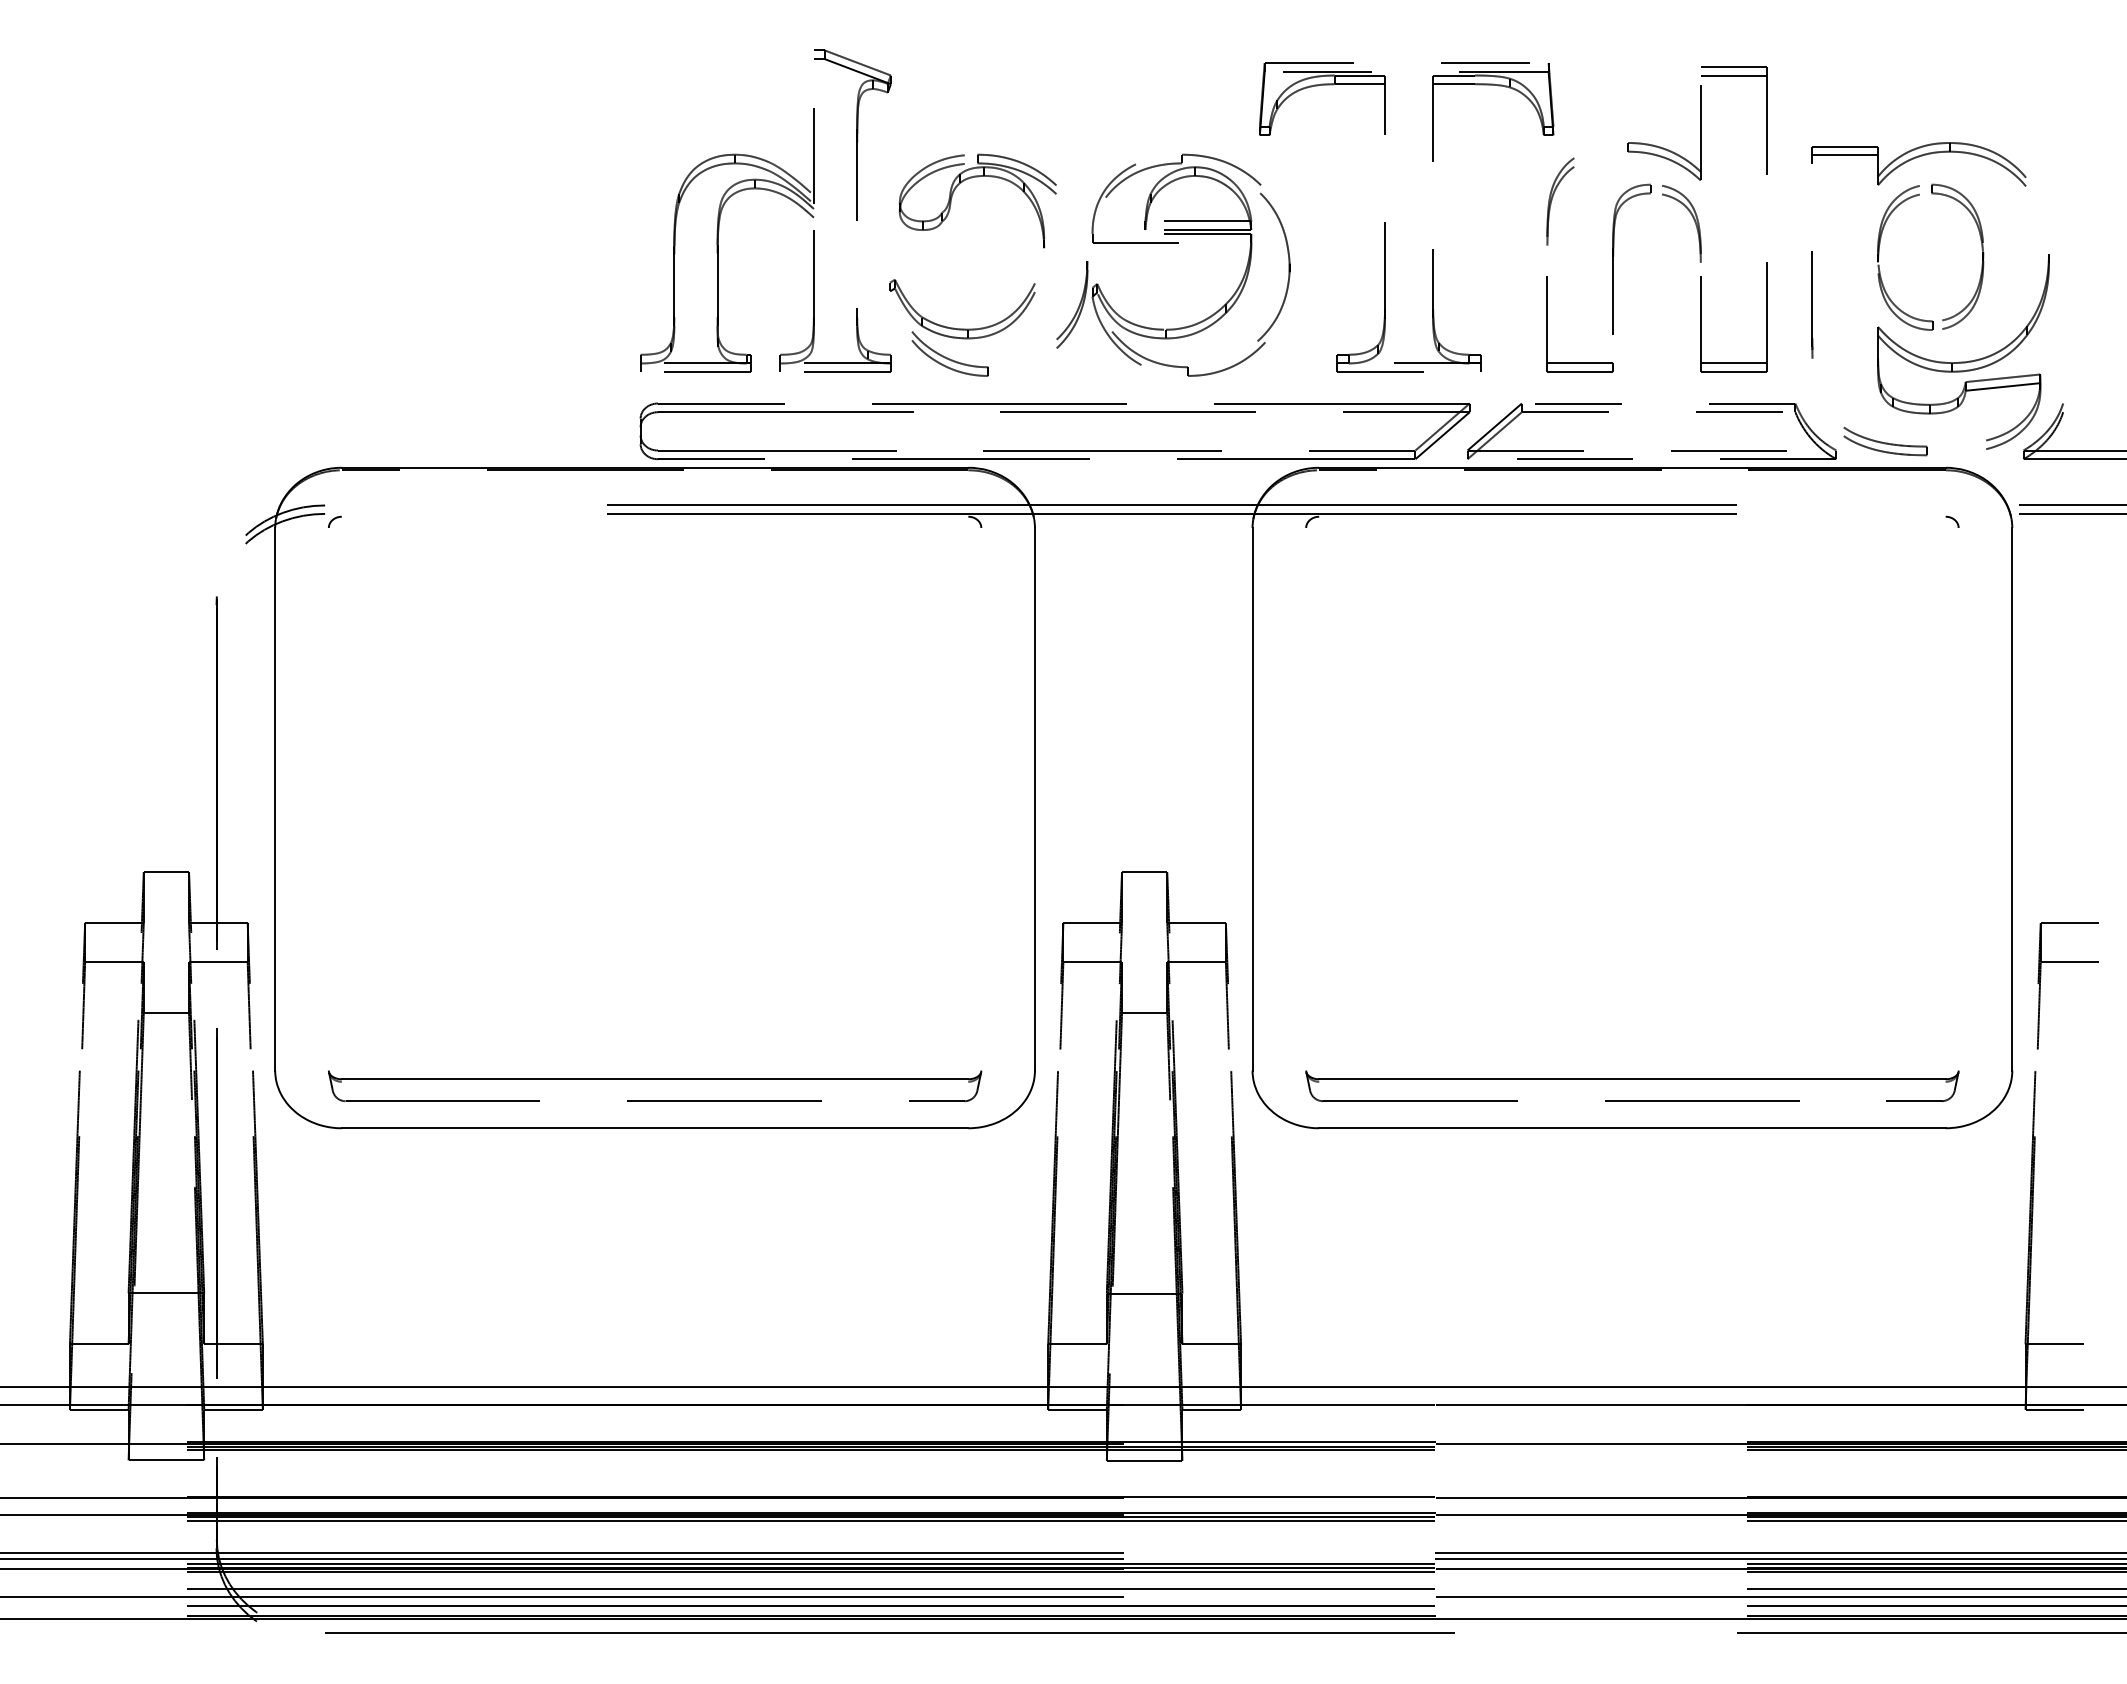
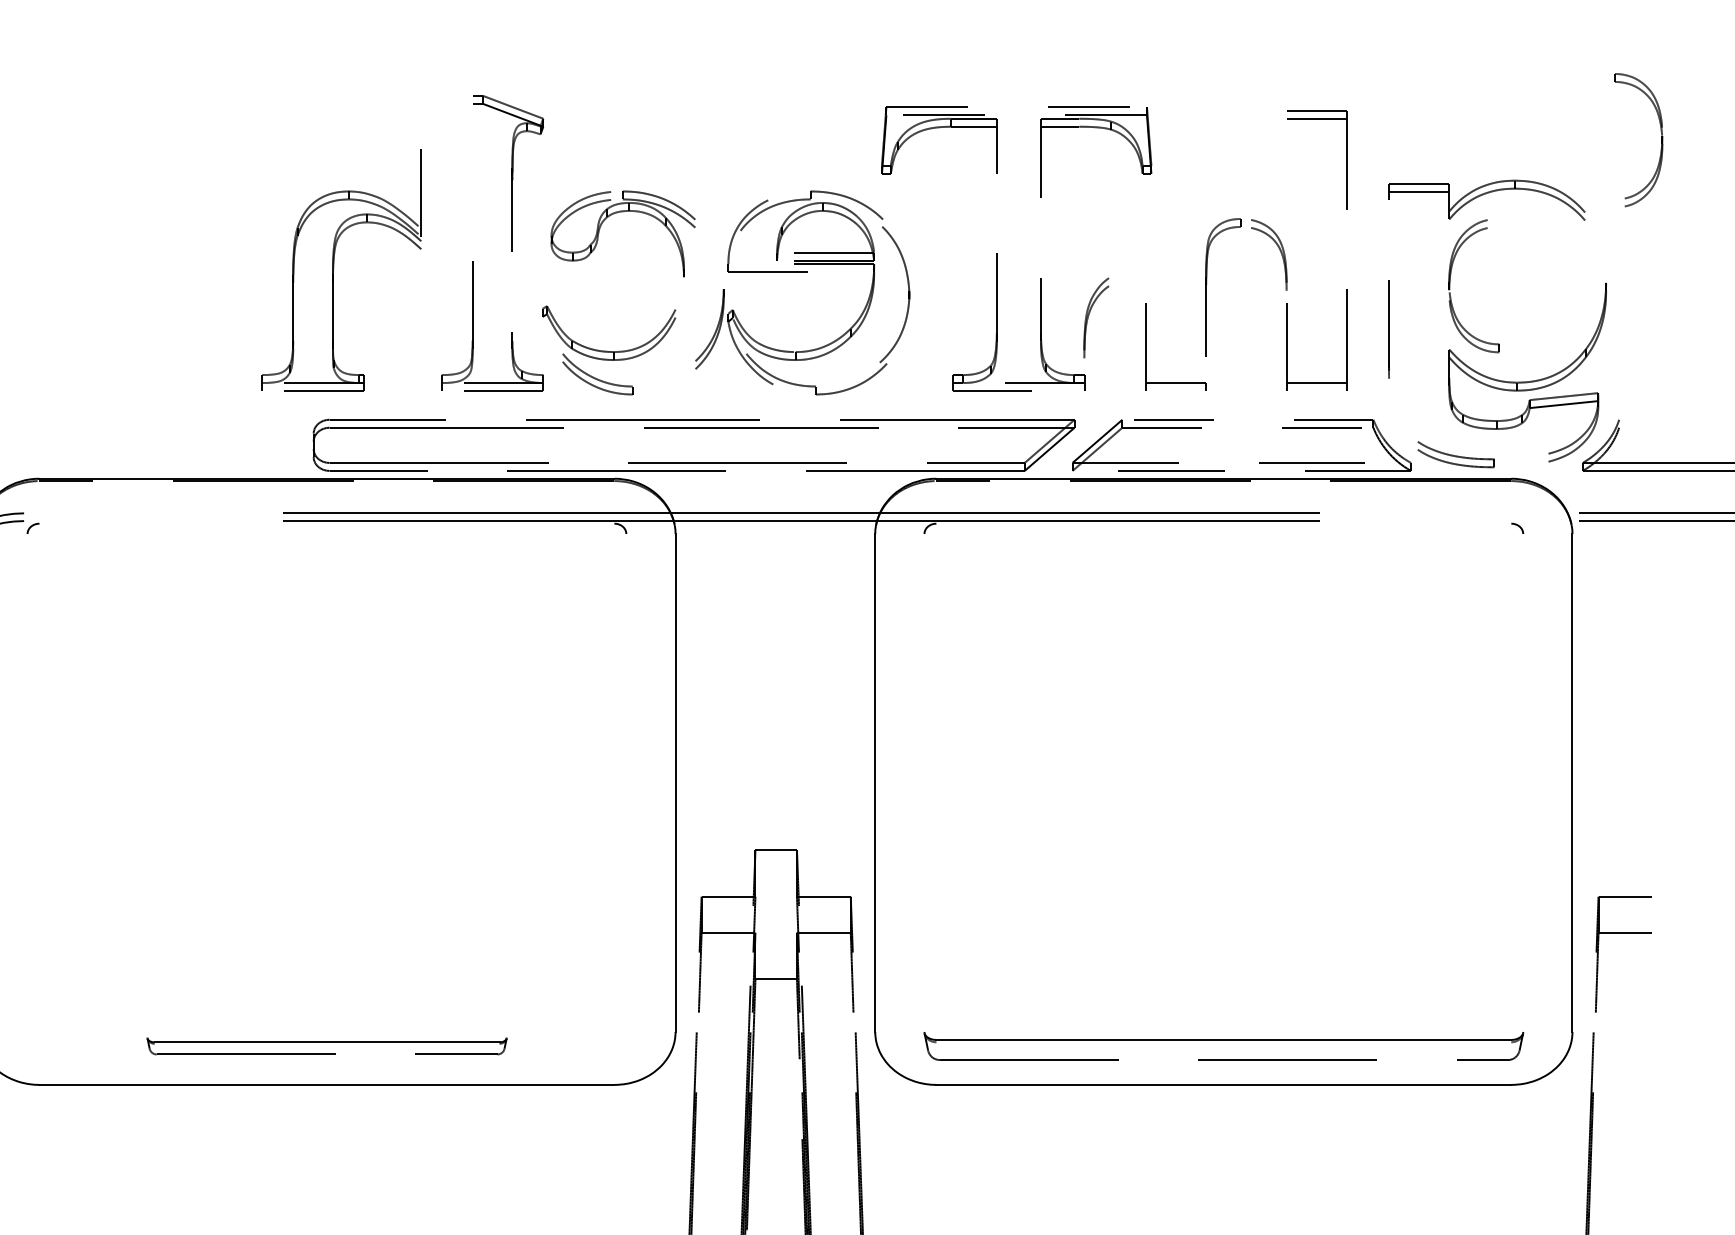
part: (1660, 146) -> (1249, 183), removed
part: (1553, 197) -> (1089, 314), moved
part: (718, 240) -> (333, 270), moved
part: (1981, 249) -> (1660, 133), moved
line: (1580, 371) -> (1176, 390), removed
line: (1733, 371) -> (1316, 390), removed
part: (655, 1085) -> (327, 1045), size x0.6

